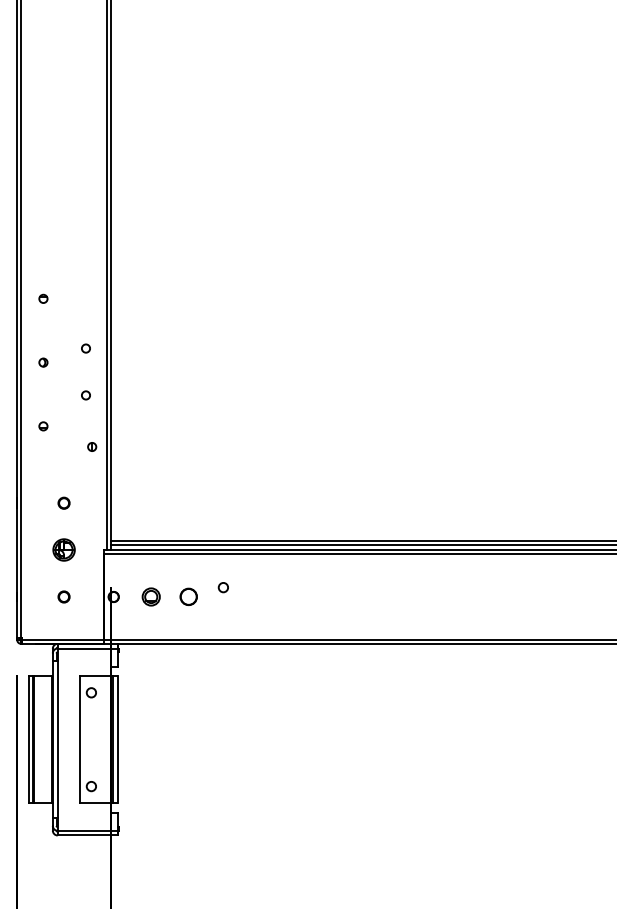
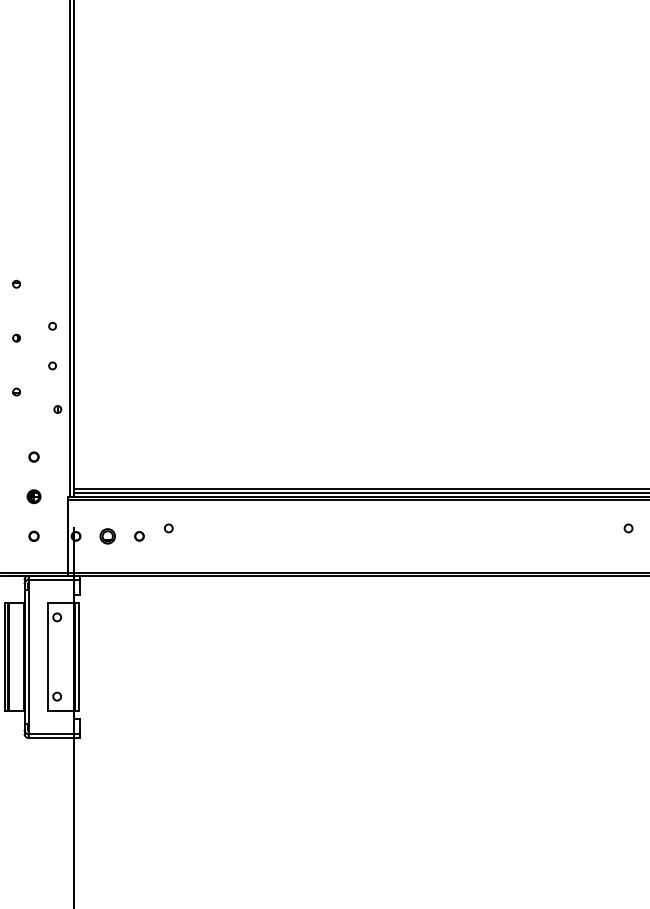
part: (63, 549) -> (33, 496), size x0.71
part: (188, 597) -> (139, 536), size x0.62

